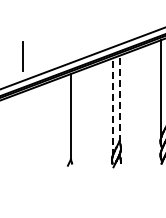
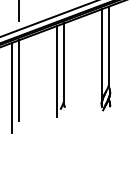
line: (119, 98) -> (108, 46), dashed -> solid
line: (112, 107) -> (102, 54), dashed -> solid
line: (64, 125) -> (57, 71), added
line: (22, 135) -> (18, 80), added
line: (15, 143) -> (12, 88), added

